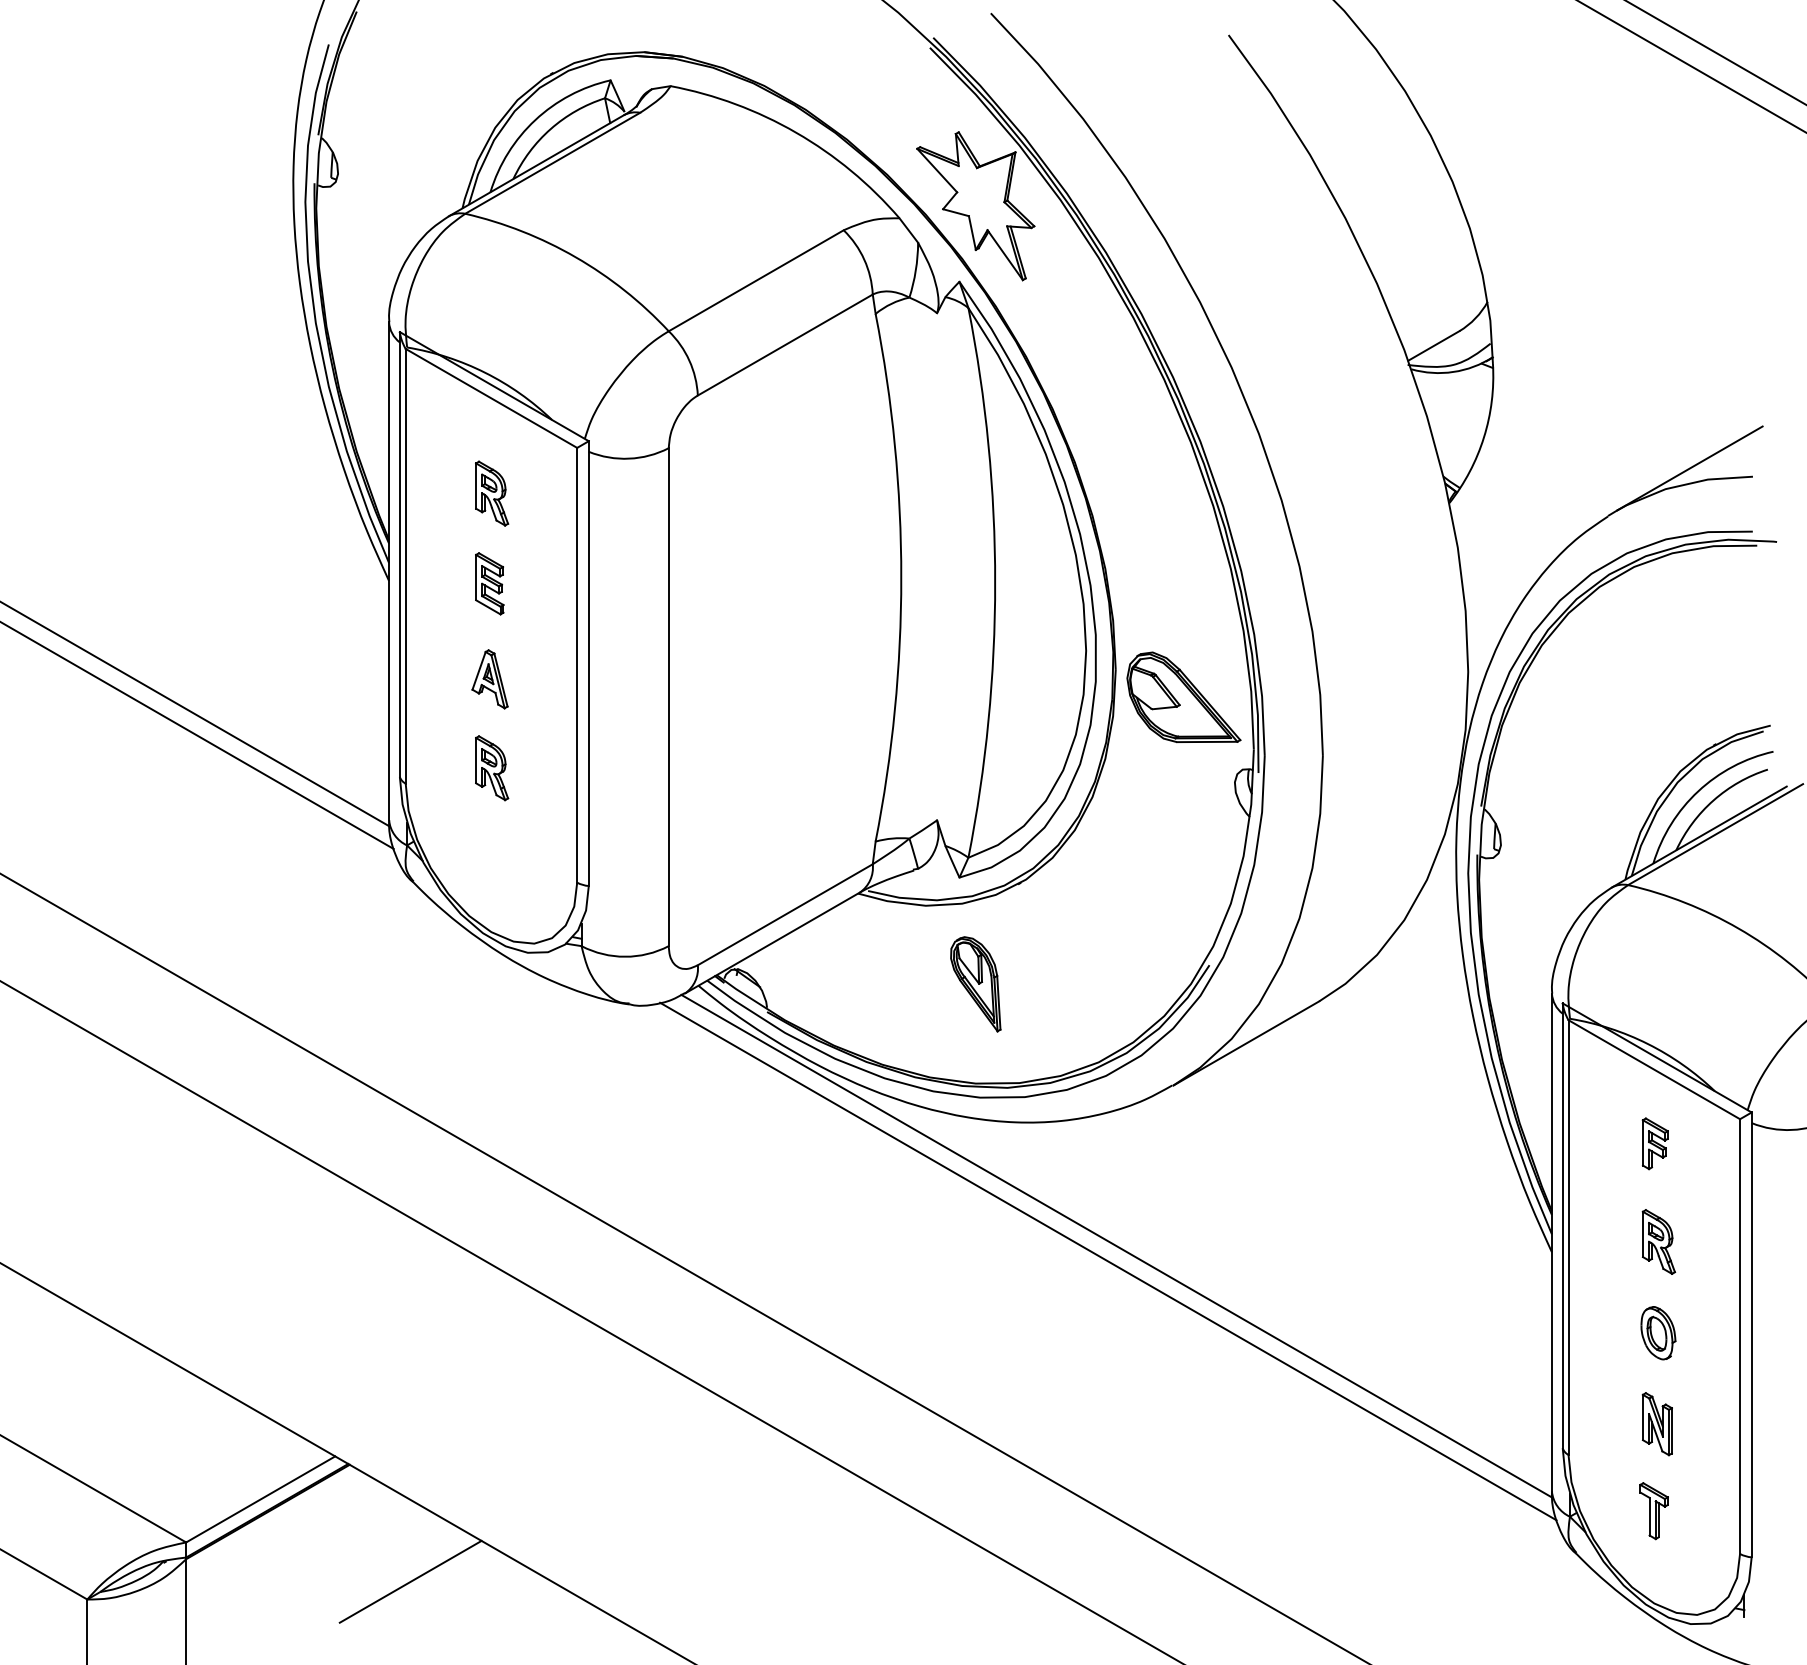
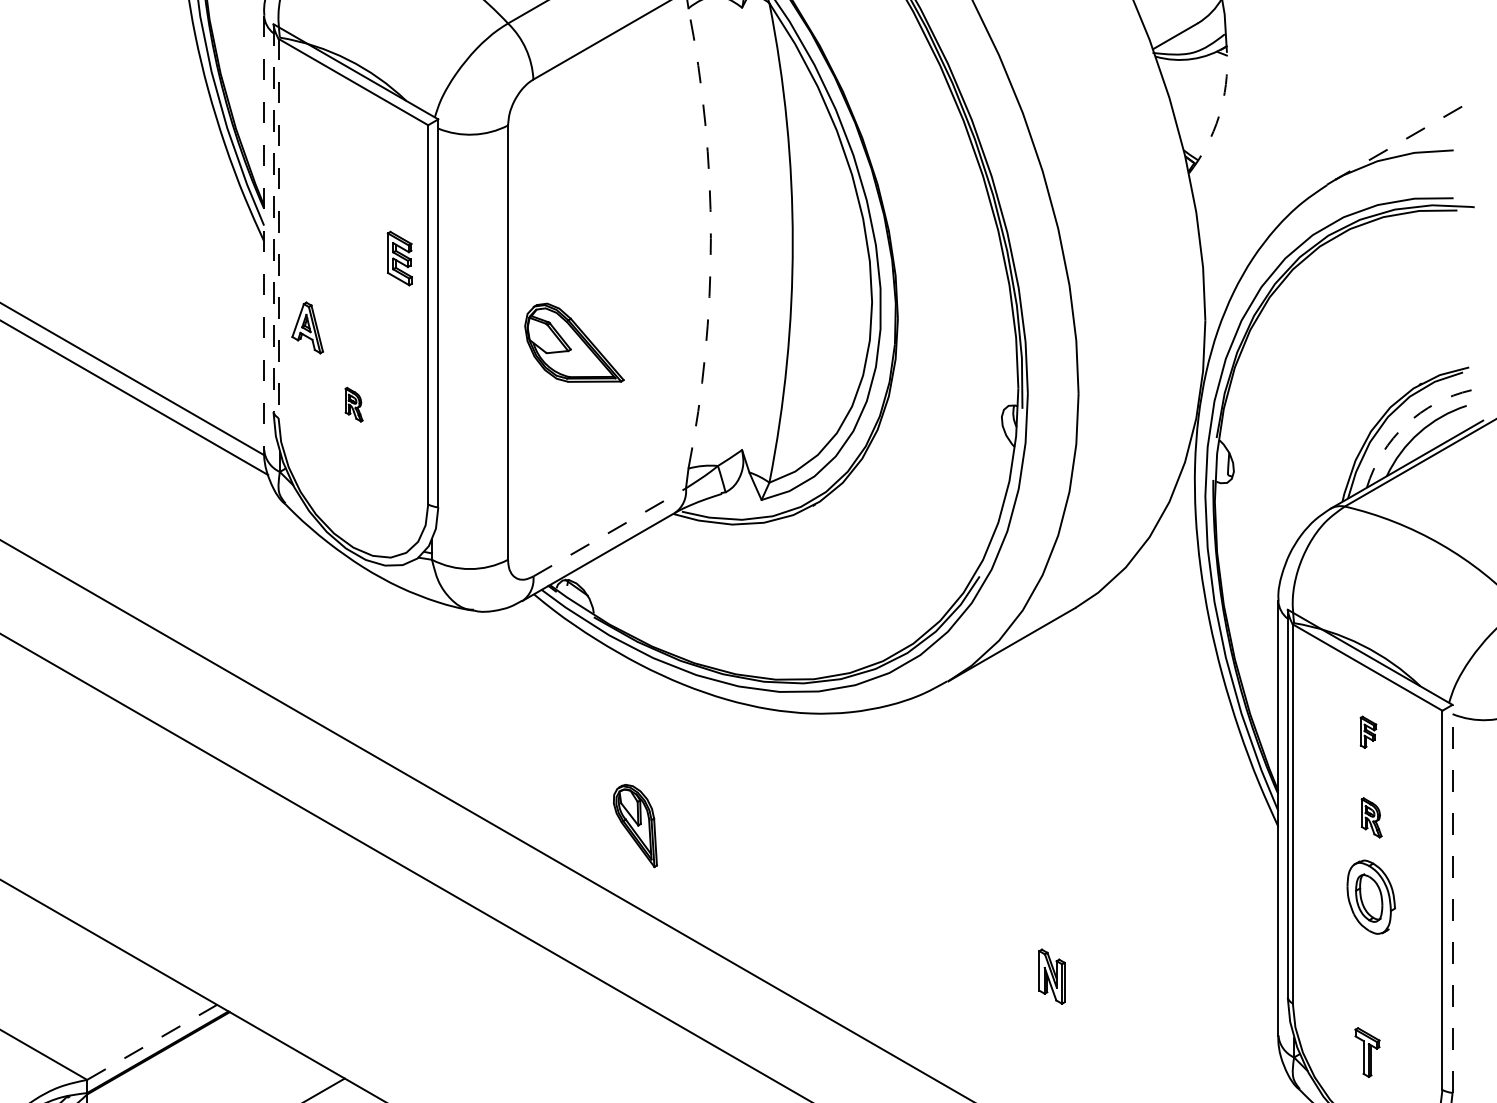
arc: (1483, 437) -> (1218, 116), solid -> dashed
line: (1689, 468) -> (1398, 143), solid -> dashed
part: (492, 493) -> (354, 165), removed
line: (399, 555) -> (273, 219), solid -> dashed
line: (405, 566) -> (278, 228), solid -> dashed
line: (389, 571) -> (264, 233), solid -> dashed
arc: (901, 577) -> (711, 238), solid -> dashed
part: (489, 583) -> (399, 258), moved
part: (489, 679) -> (307, 328), moved
part: (1183, 697) -> (574, 342), moved
part: (492, 768) -> (354, 404), size x0.6
arc: (1698, 791) -> (1406, 424), solid -> dashed
line: (785, 914) -> (609, 532), solid -> dashed
part: (975, 984) -> (635, 826), moved
part: (1654, 1143) -> (1367, 731), size x0.7
part: (1658, 1241) -> (1371, 817), size x0.7
line: (1116, 1245) -> (898, 820), removed
line: (1108, 1261) -> (891, 834), removed
part: (1658, 1333) -> (1371, 897), size x1.6
line: (1751, 1334) -> (1452, 898), solid -> dashed
part: (1656, 1424) -> (1051, 977), moved
line: (261, 1499) -> (152, 1042), solid -> dashed

